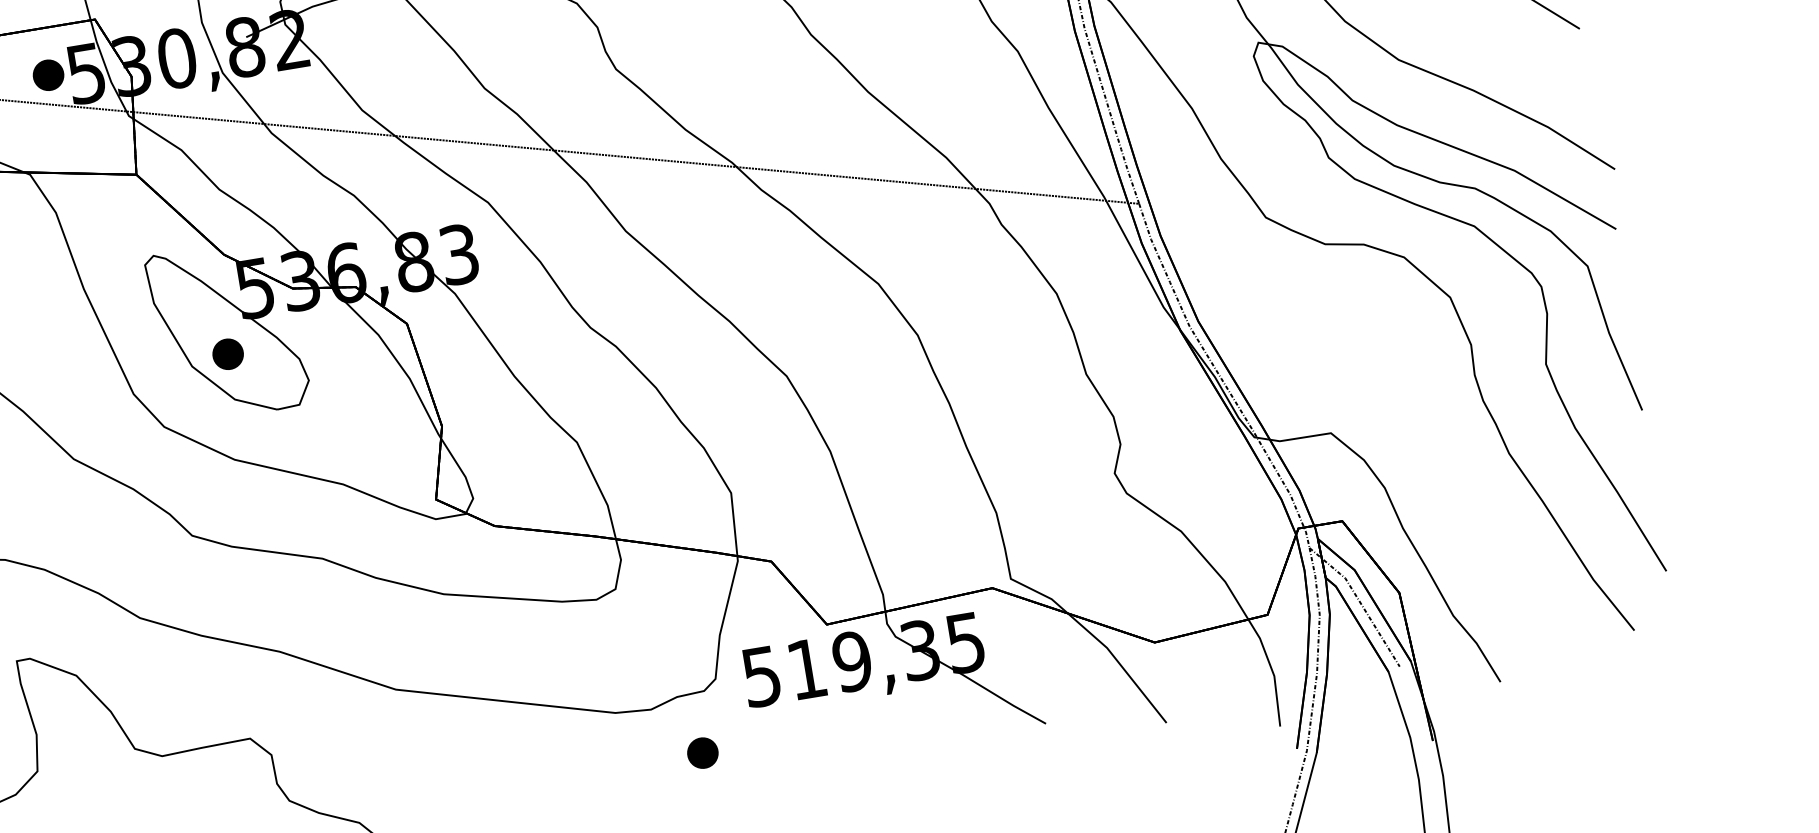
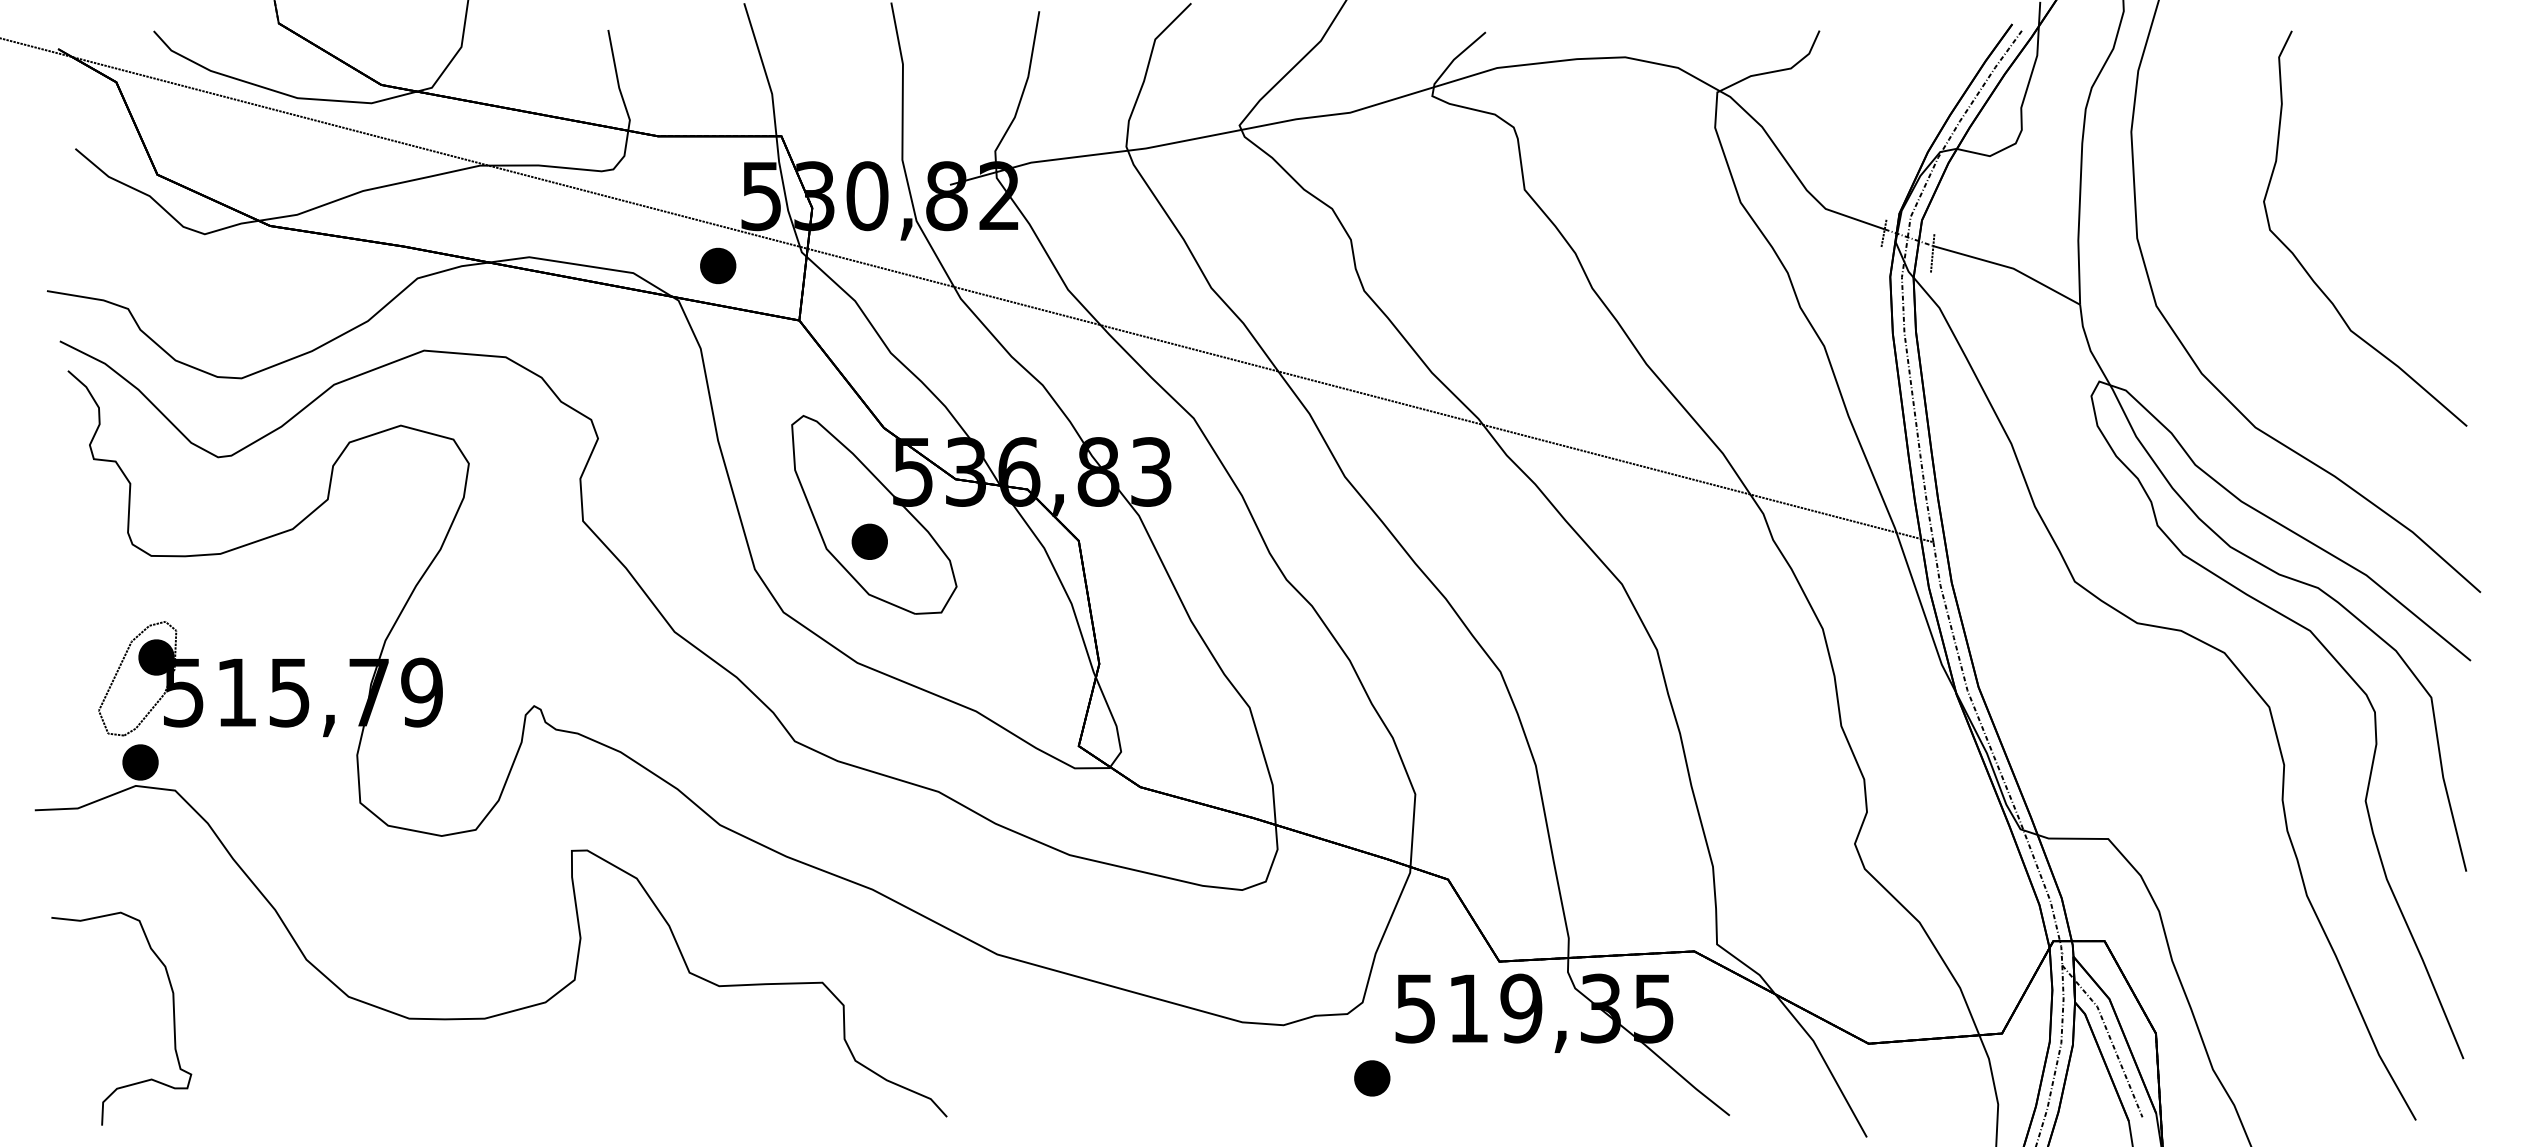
part: (48, 74) -> (718, 265), moved
part: (703, 753) -> (1372, 1078), moved

